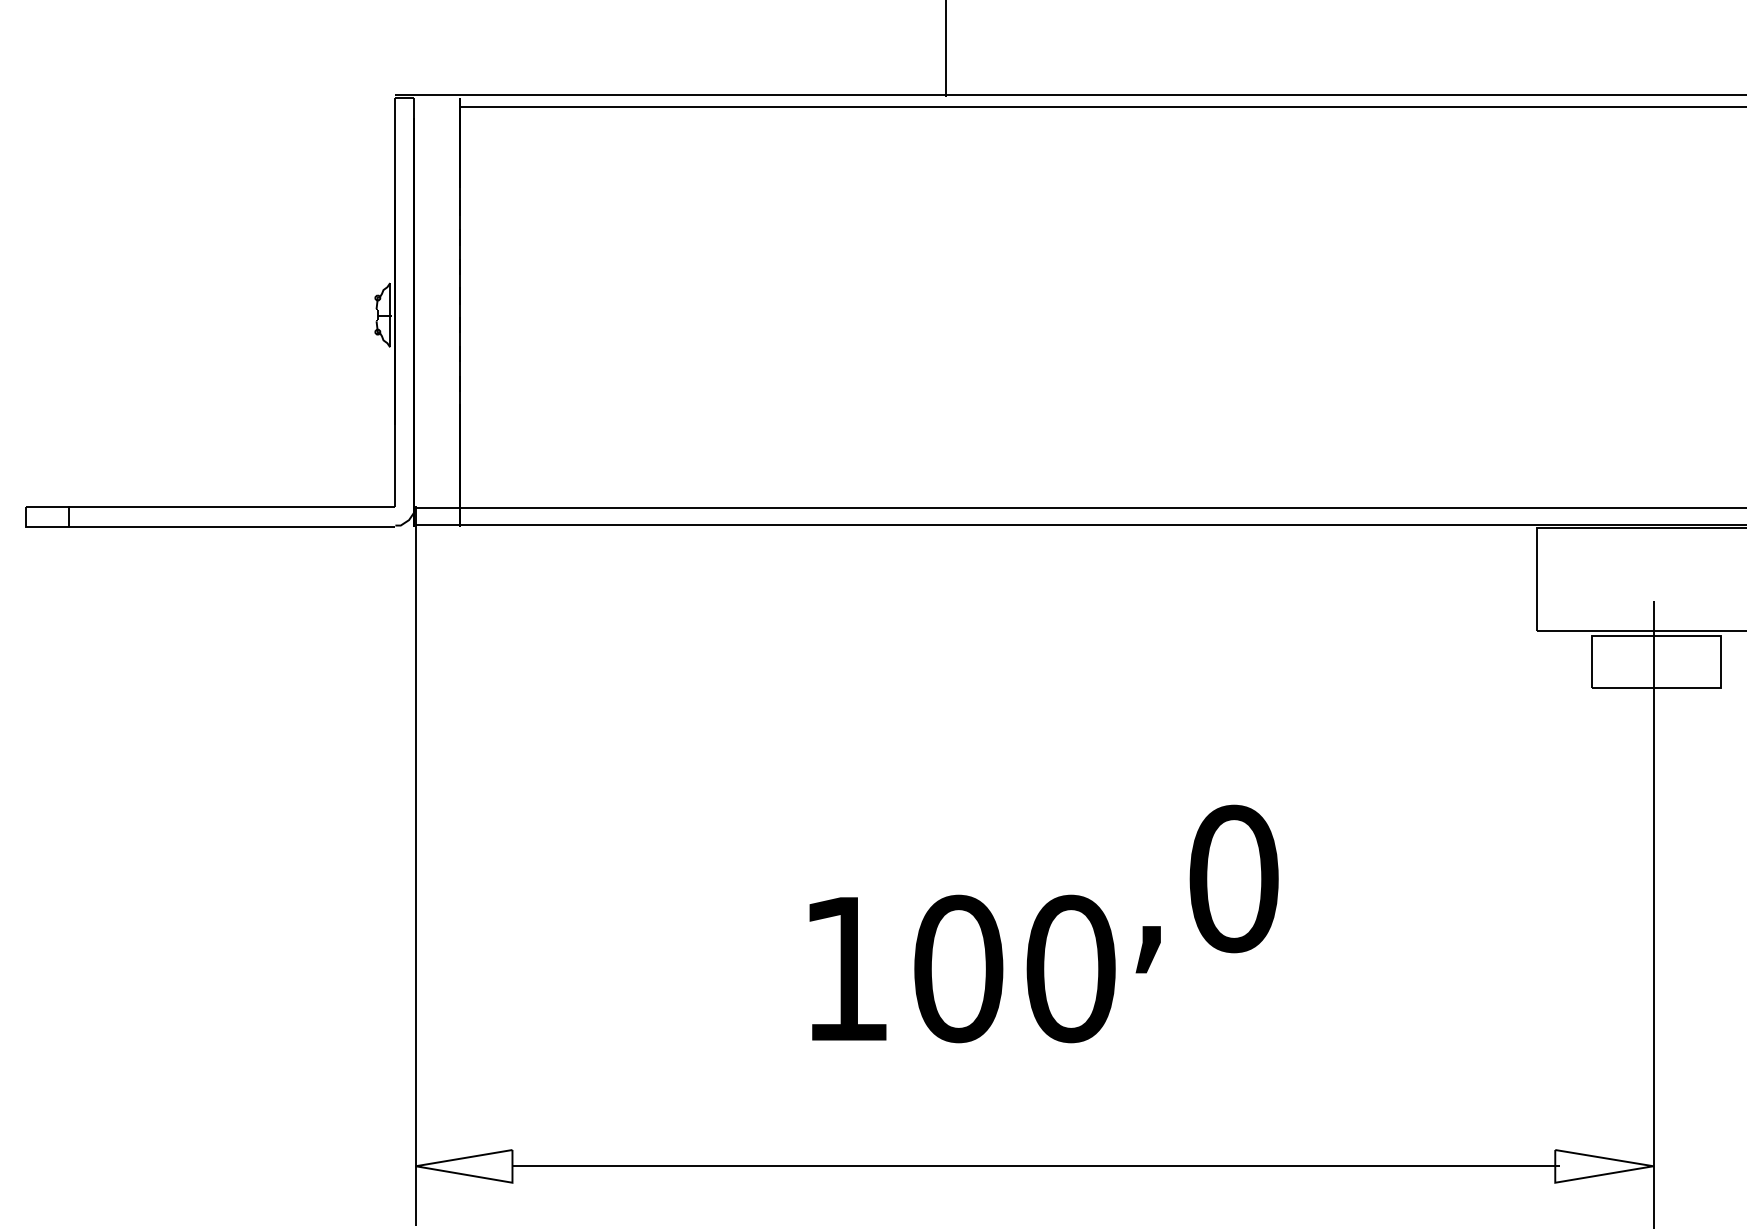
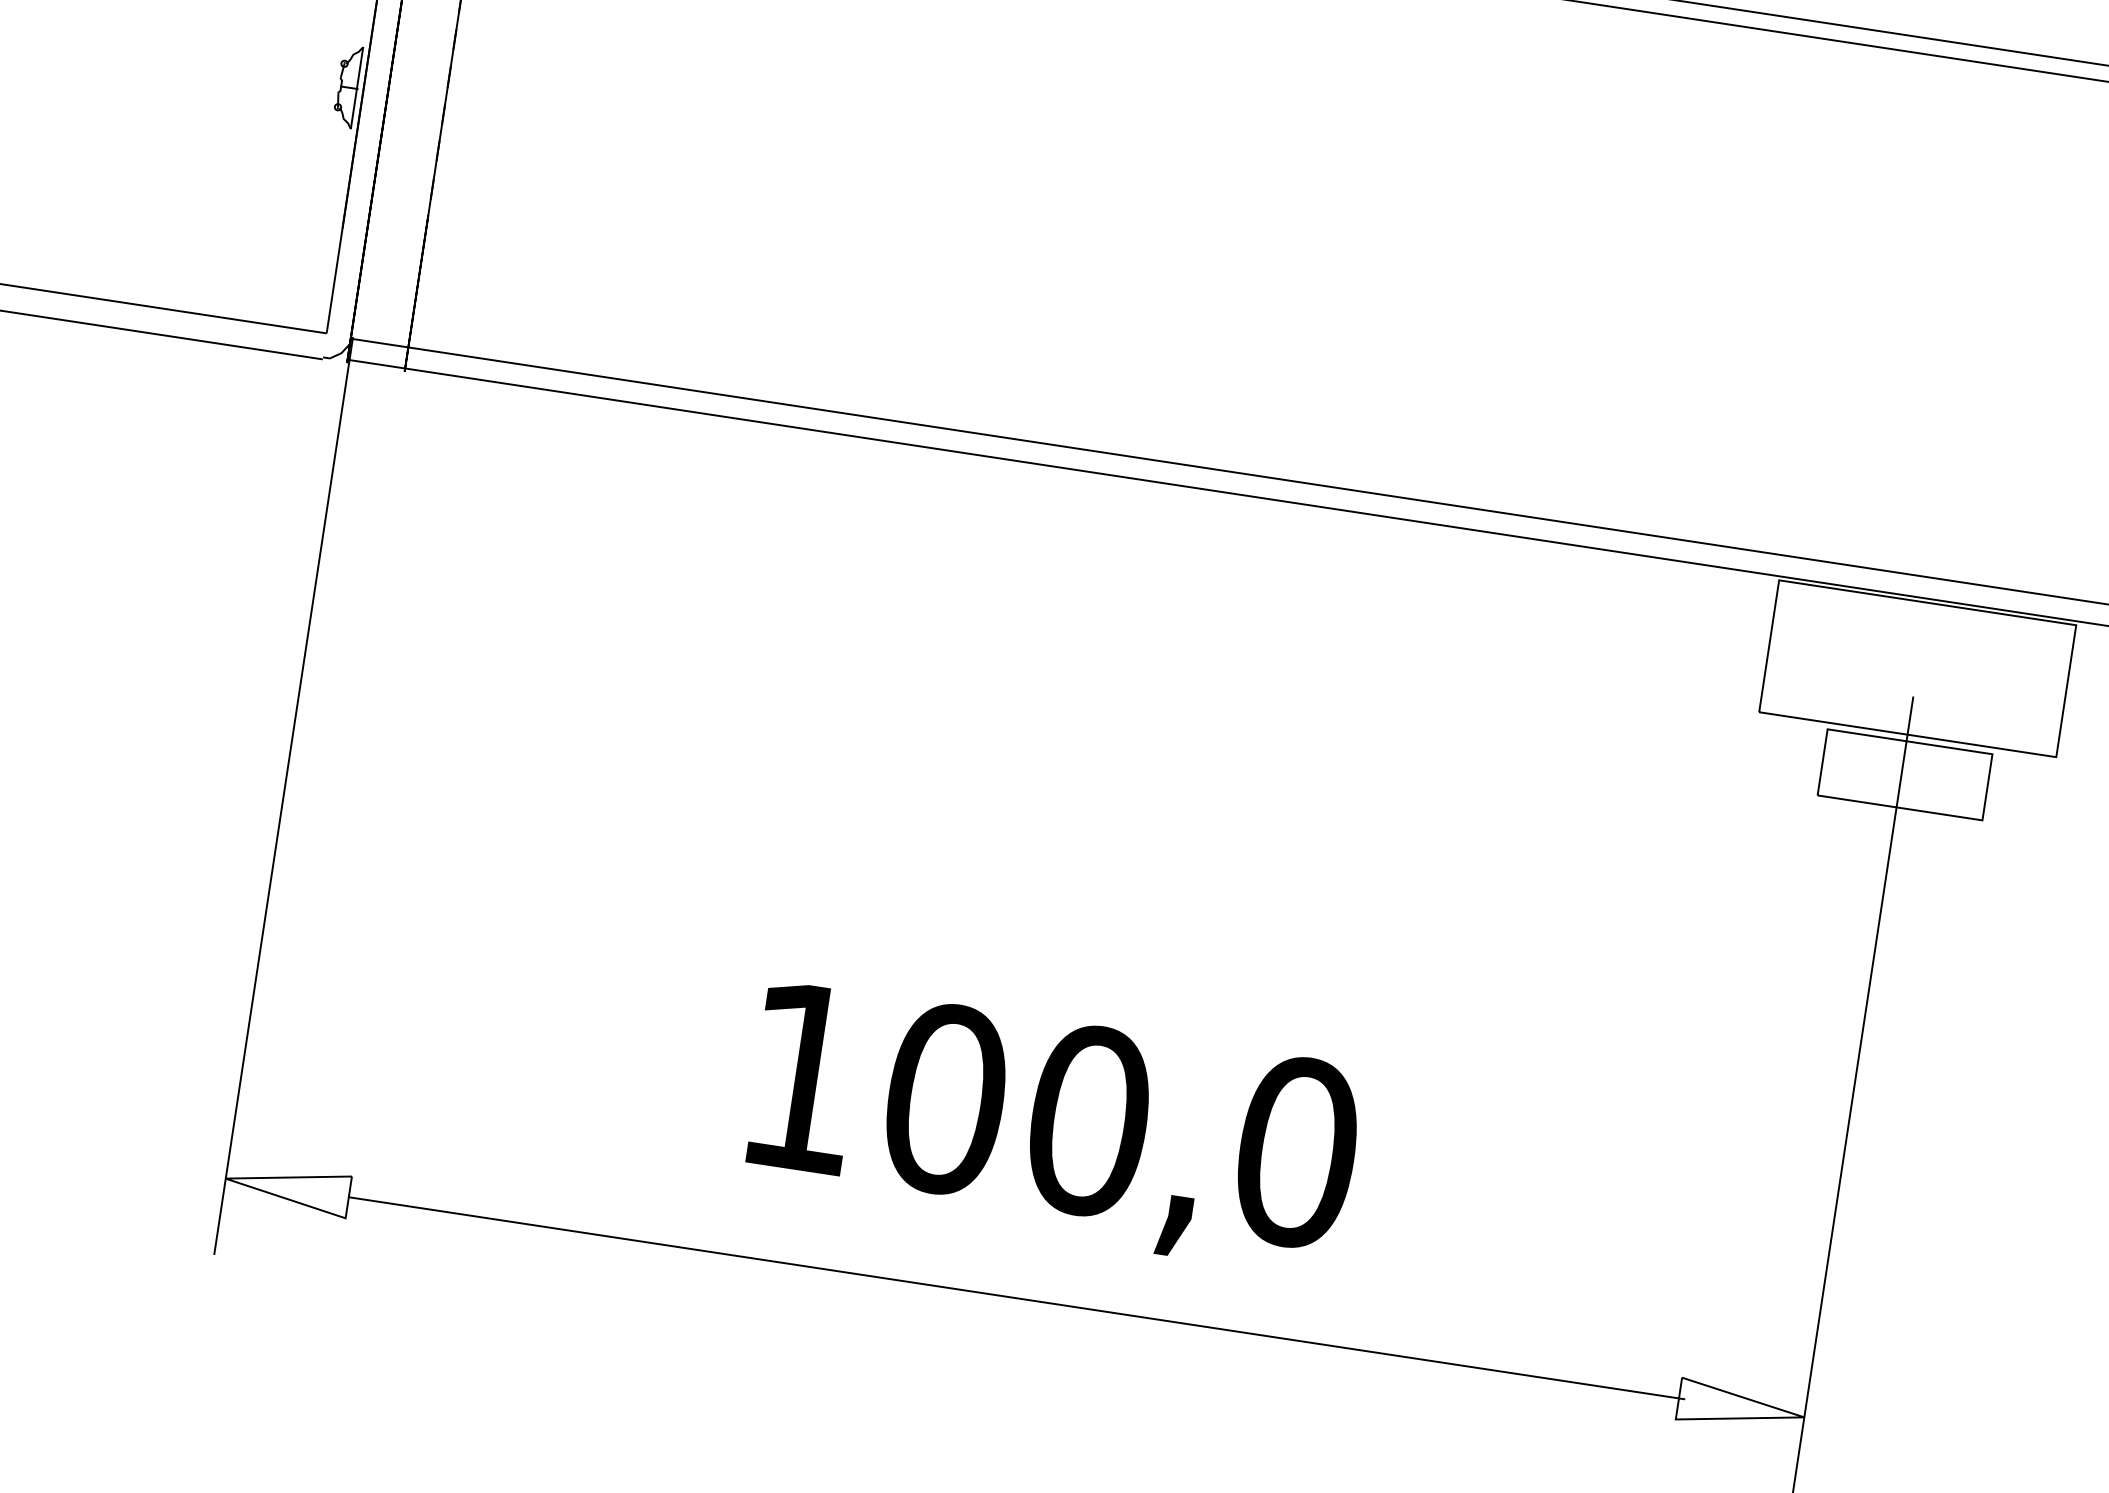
text: (1206, 888) -> (1260, 1159), moved
text: (962, 968) -> (950, 1099), moved

